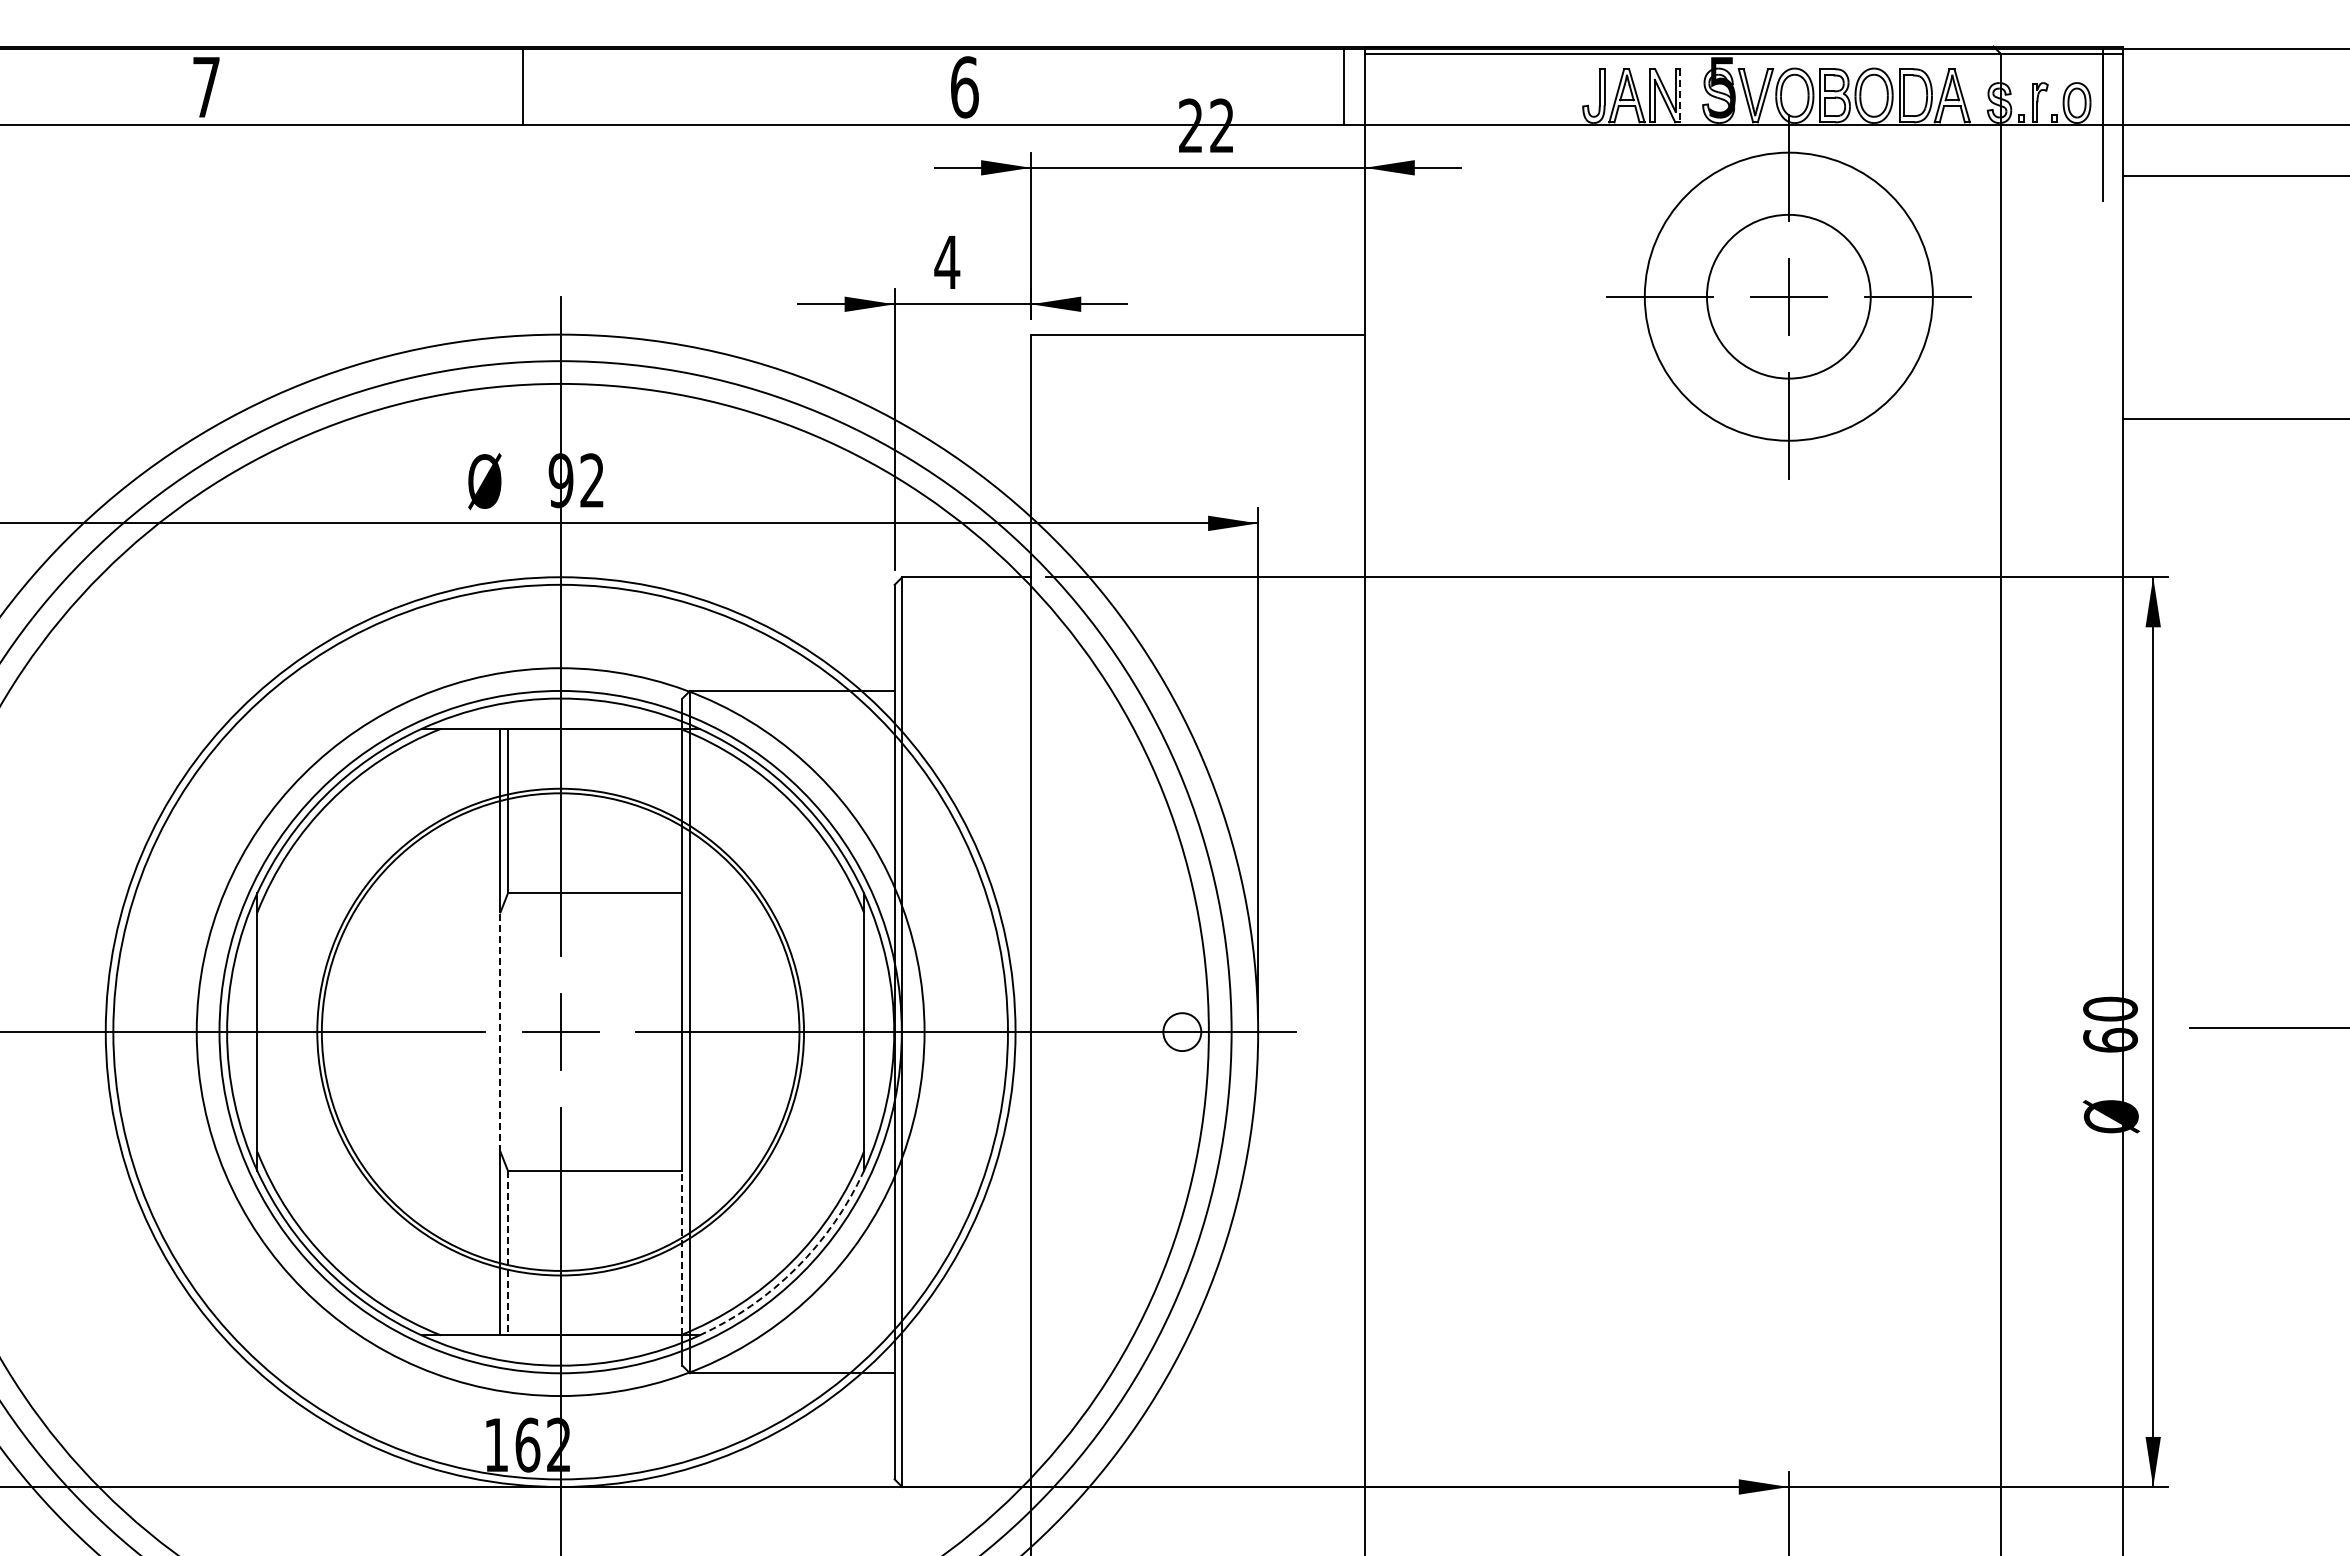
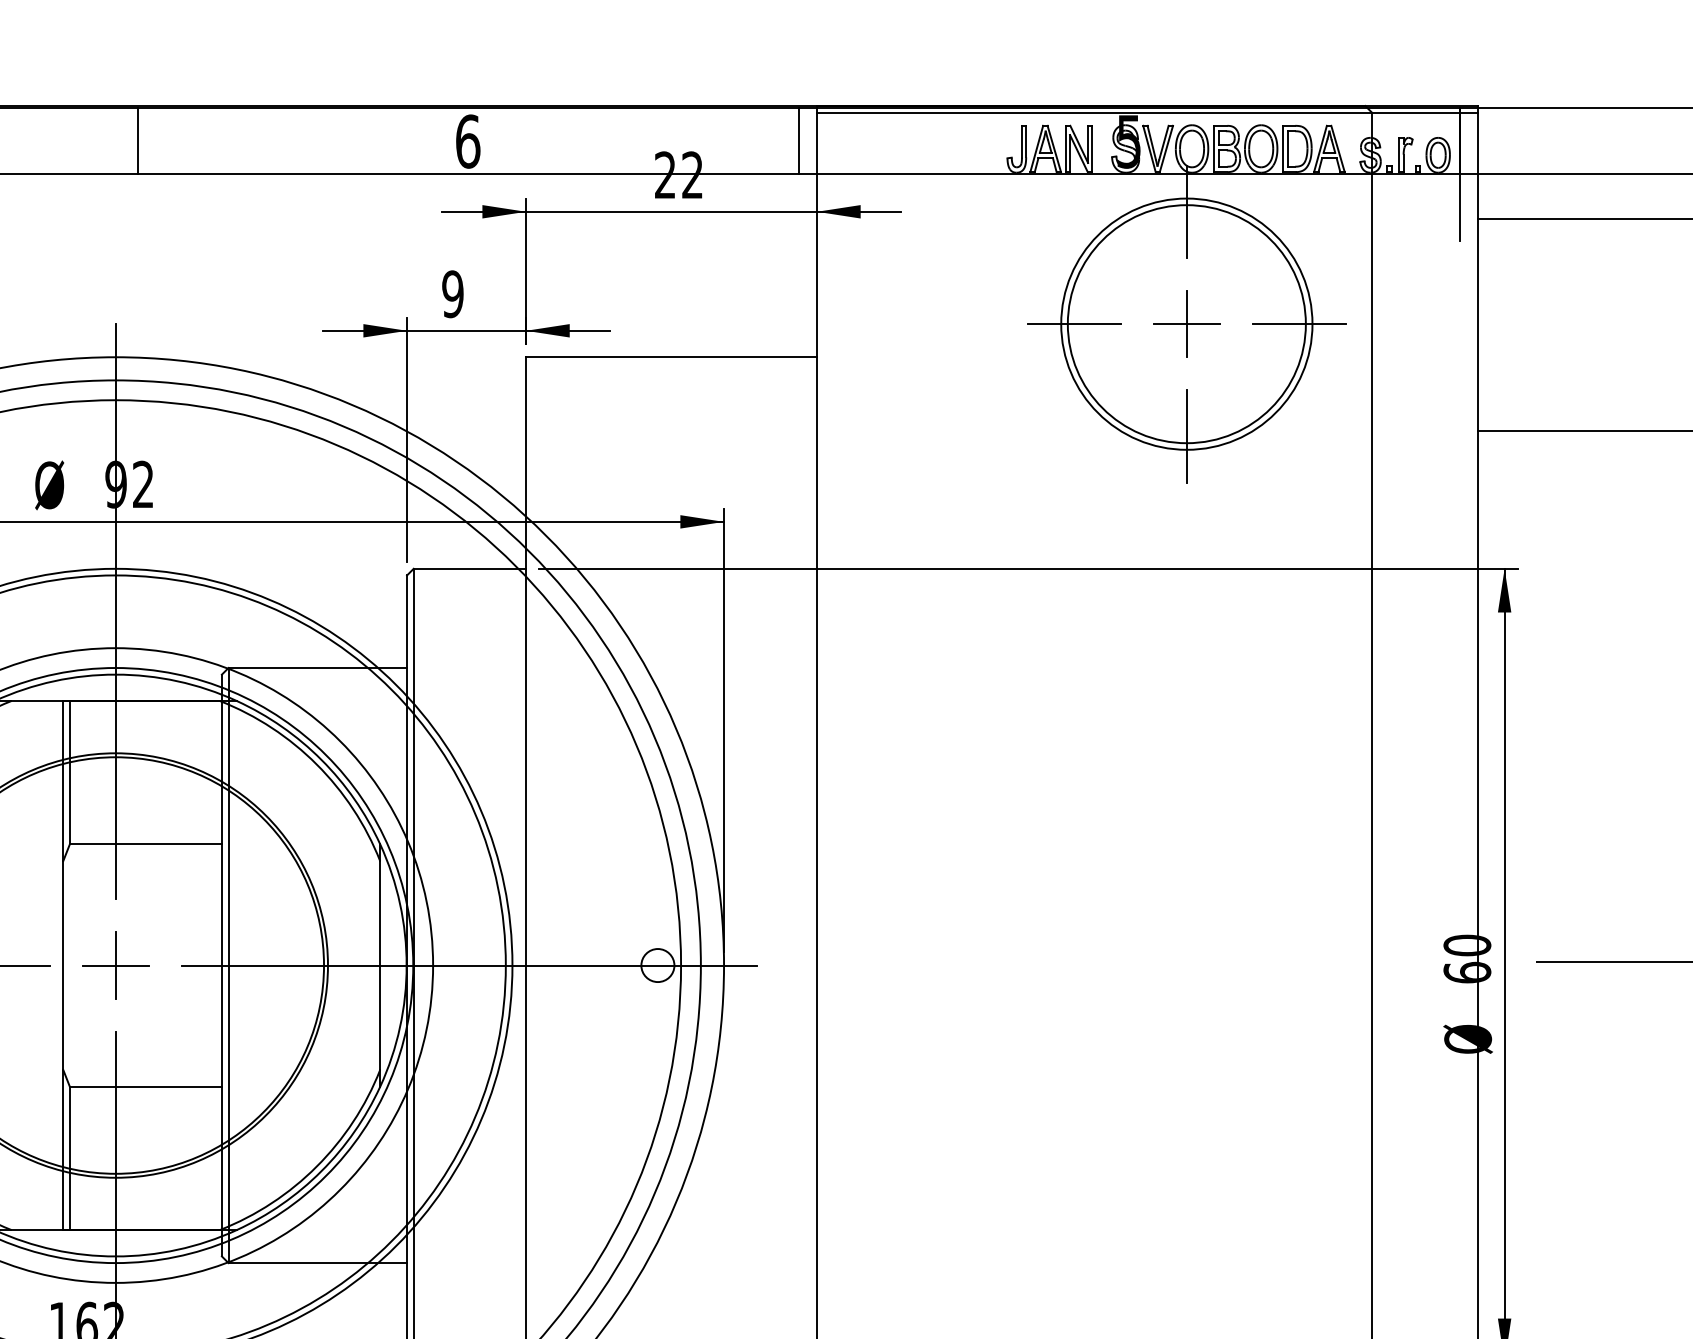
line: (523, 87) -> (138, 141), moved
line: (1680, 95) -> (1092, 148), dashed -> solid
text: (947, 262) -> (453, 294), 4 -> 9
circle: (1788, 296) -> (1186, 324), size x1.67
line: (500, 1032) -> (63, 965), dashed -> solid
line: (682, 1252) -> (222, 1157), dashed -> solid
line: (508, 1253) -> (70, 1158), dashed -> solid
arc: (796, 1268) -> (321, 1171), dashed -> solid

